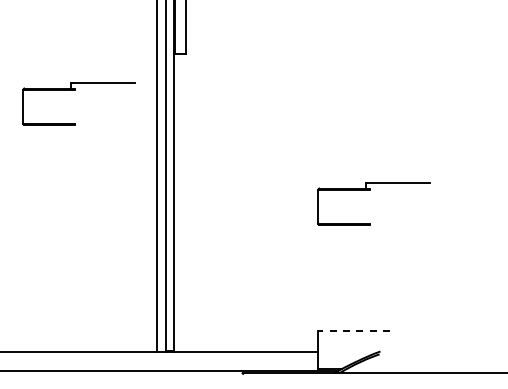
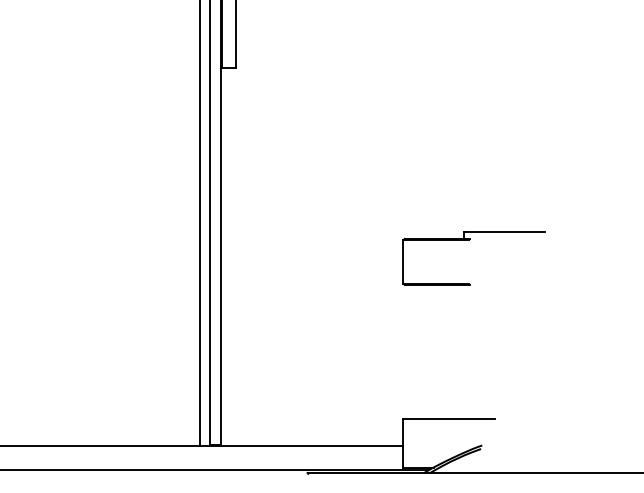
part: (75, 90) -> (95, 114), removed
line: (353, 330) -> (448, 418), dashed -> solid

